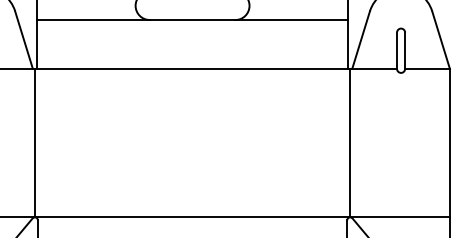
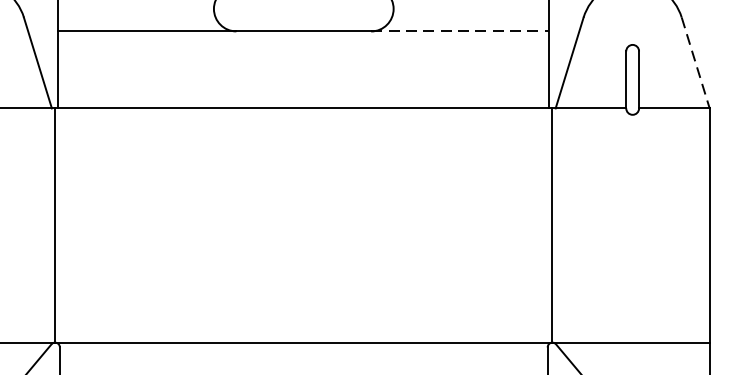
line: (292, 20) -> (461, 32), solid -> dashed
line: (441, 40) -> (696, 63), solid -> dashed

